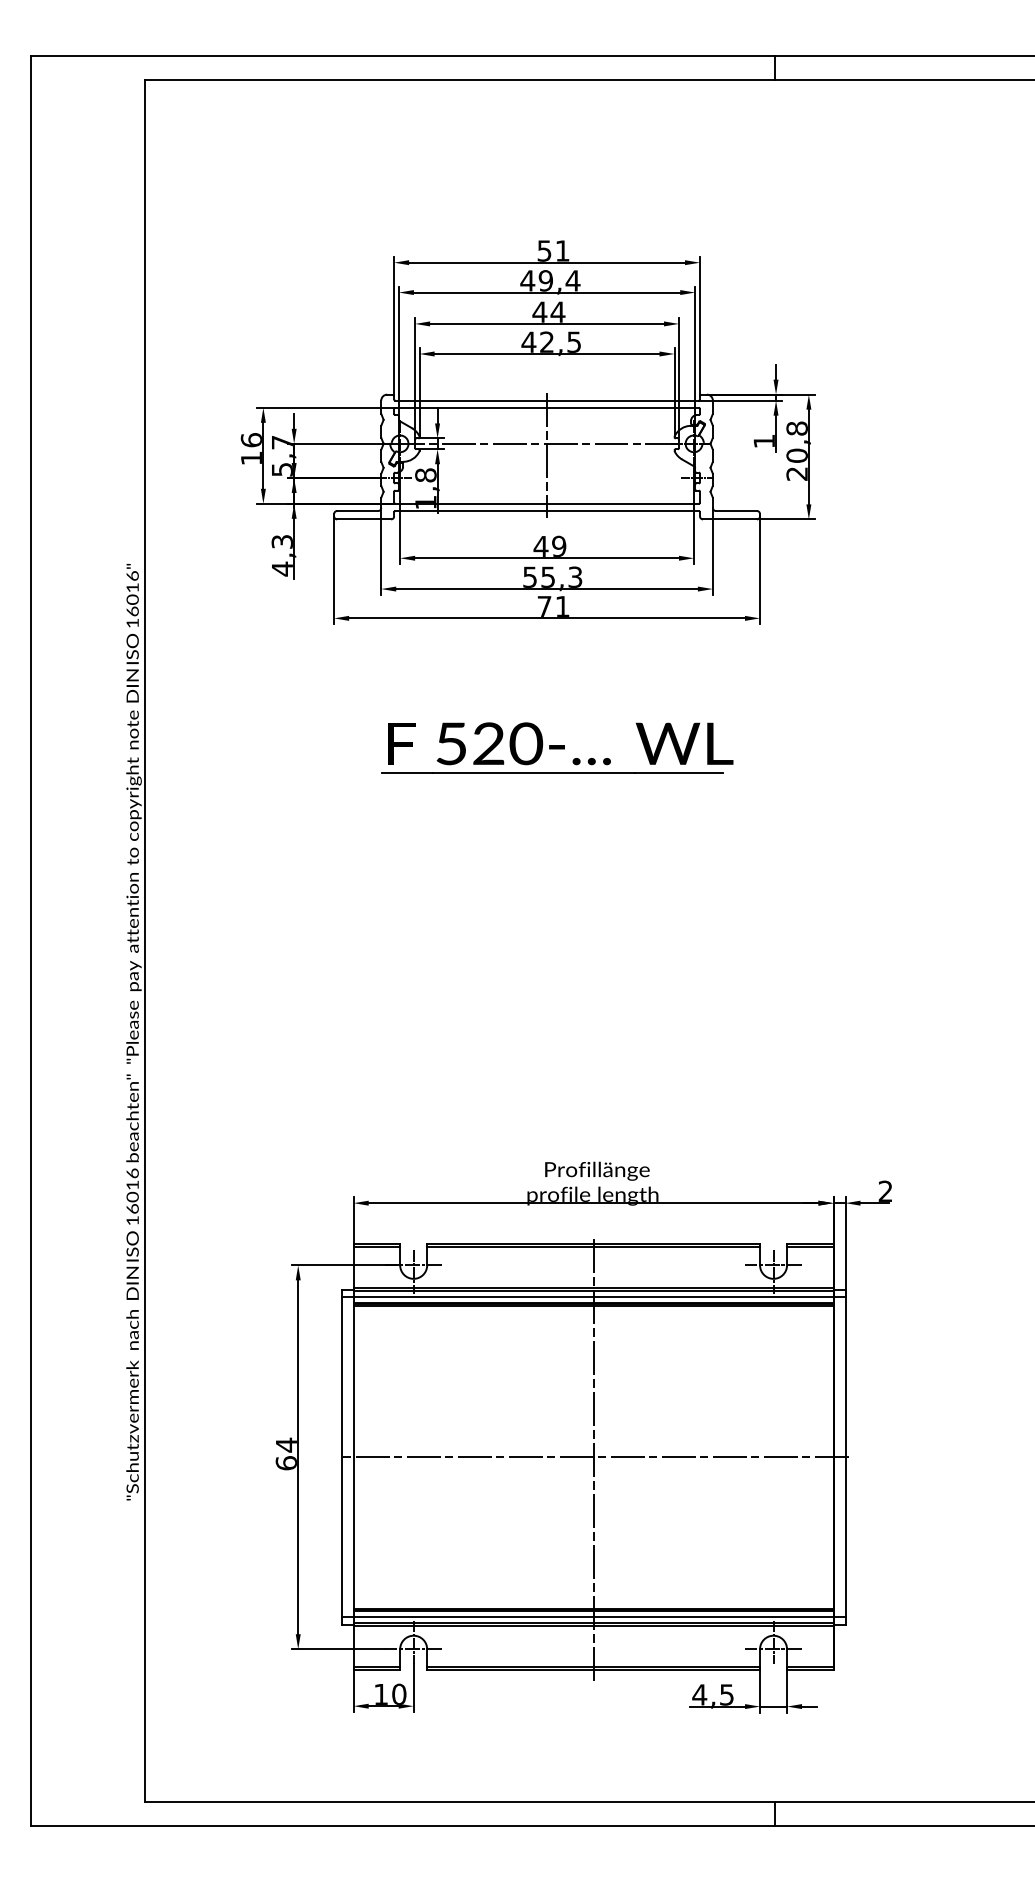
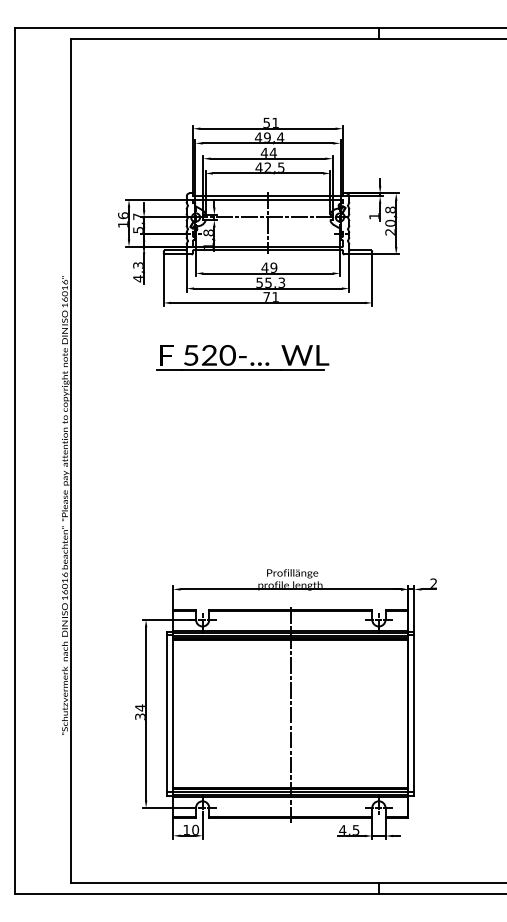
part: (556, 748) -> (242, 357), moved
line: (593, 1456) -> (290, 713), removed
text: (284, 1462) -> (139, 716), 64 -> 34

